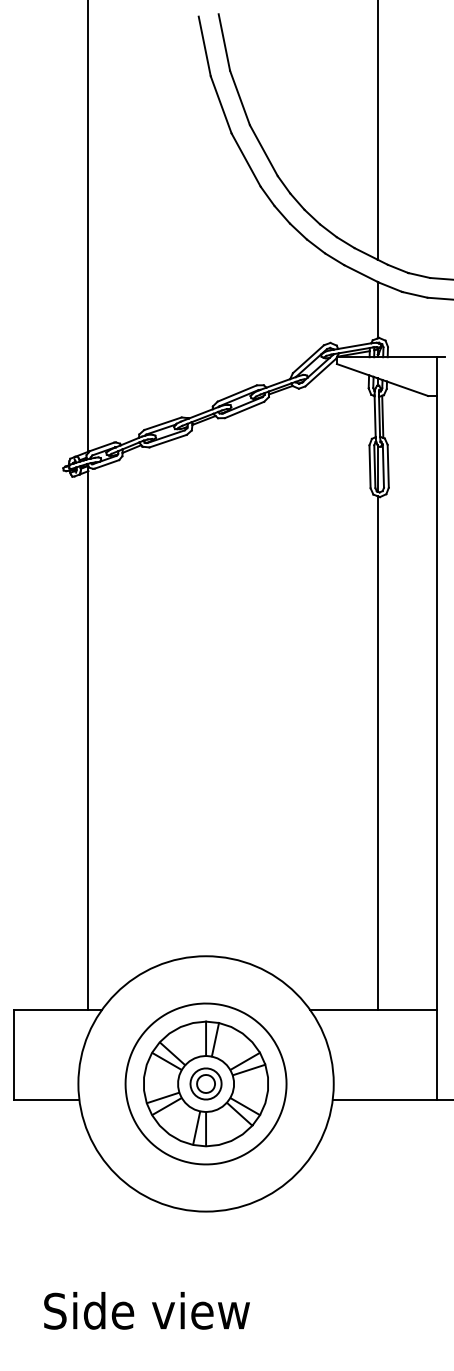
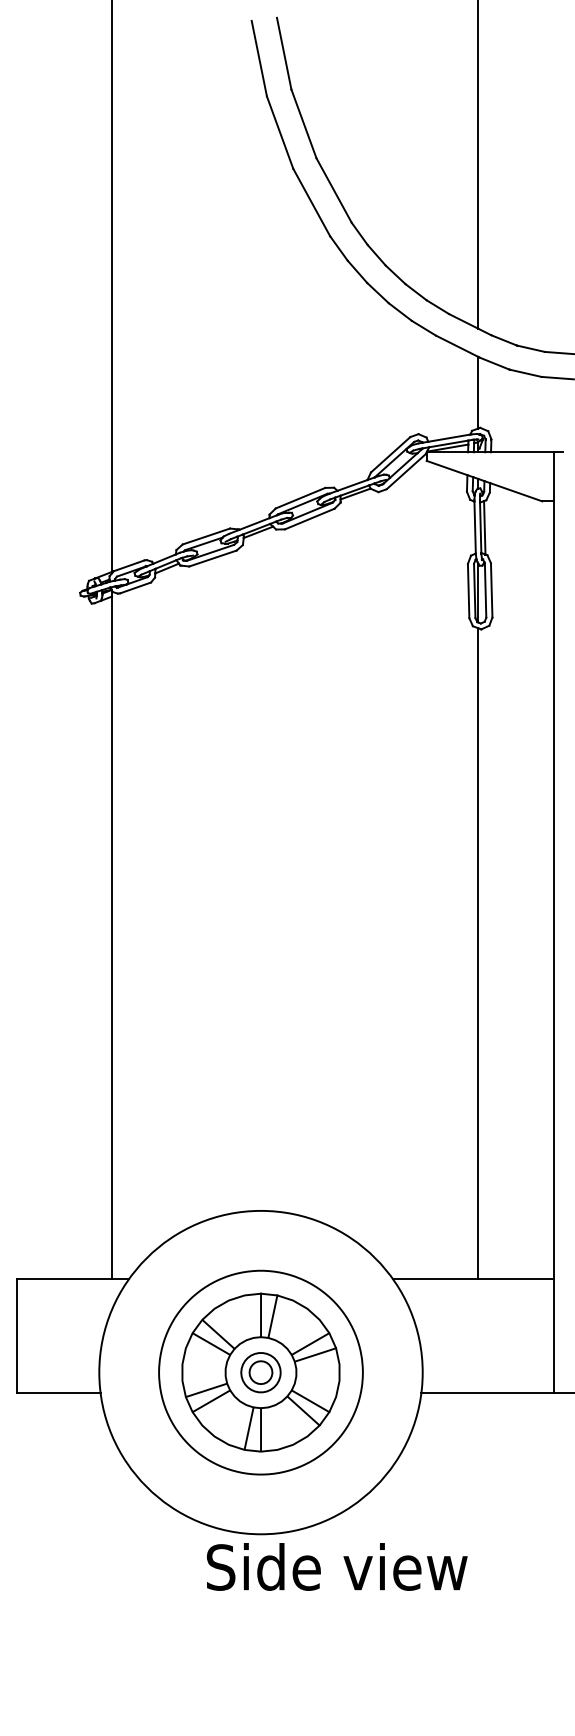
text: (146, 1310) -> (336, 1566), moved

